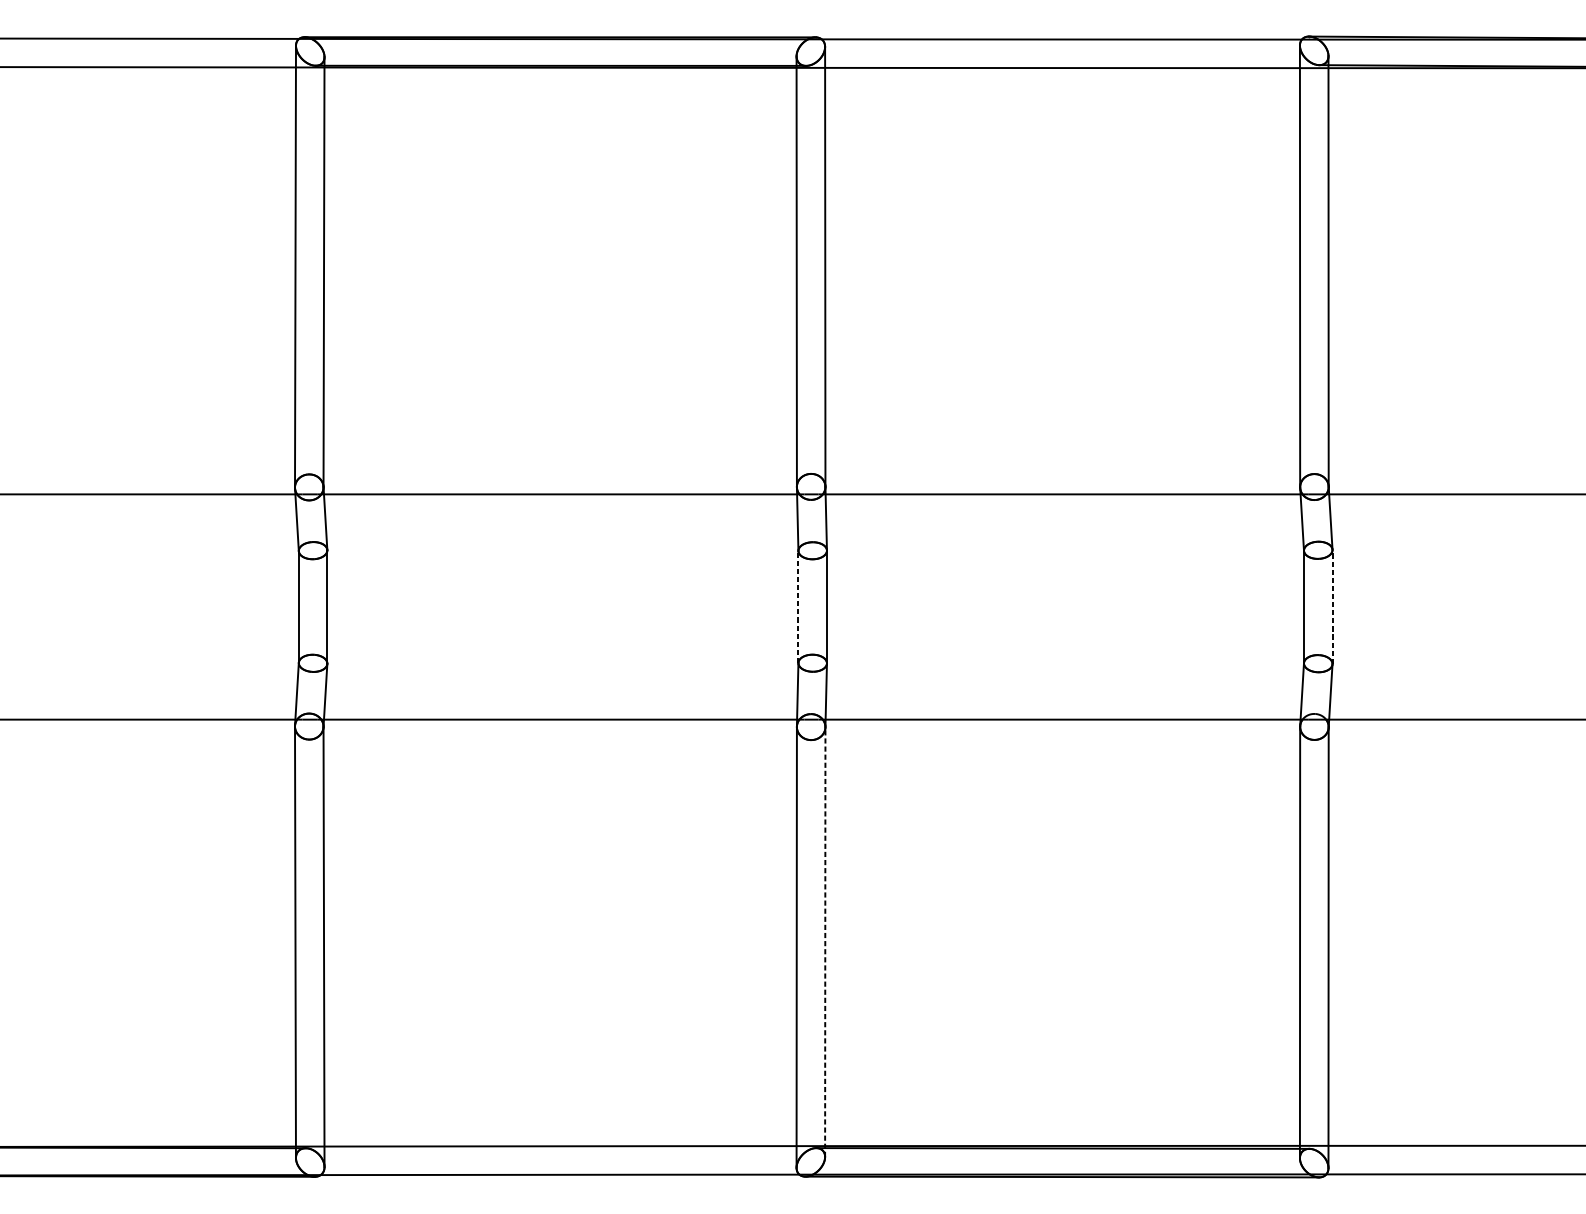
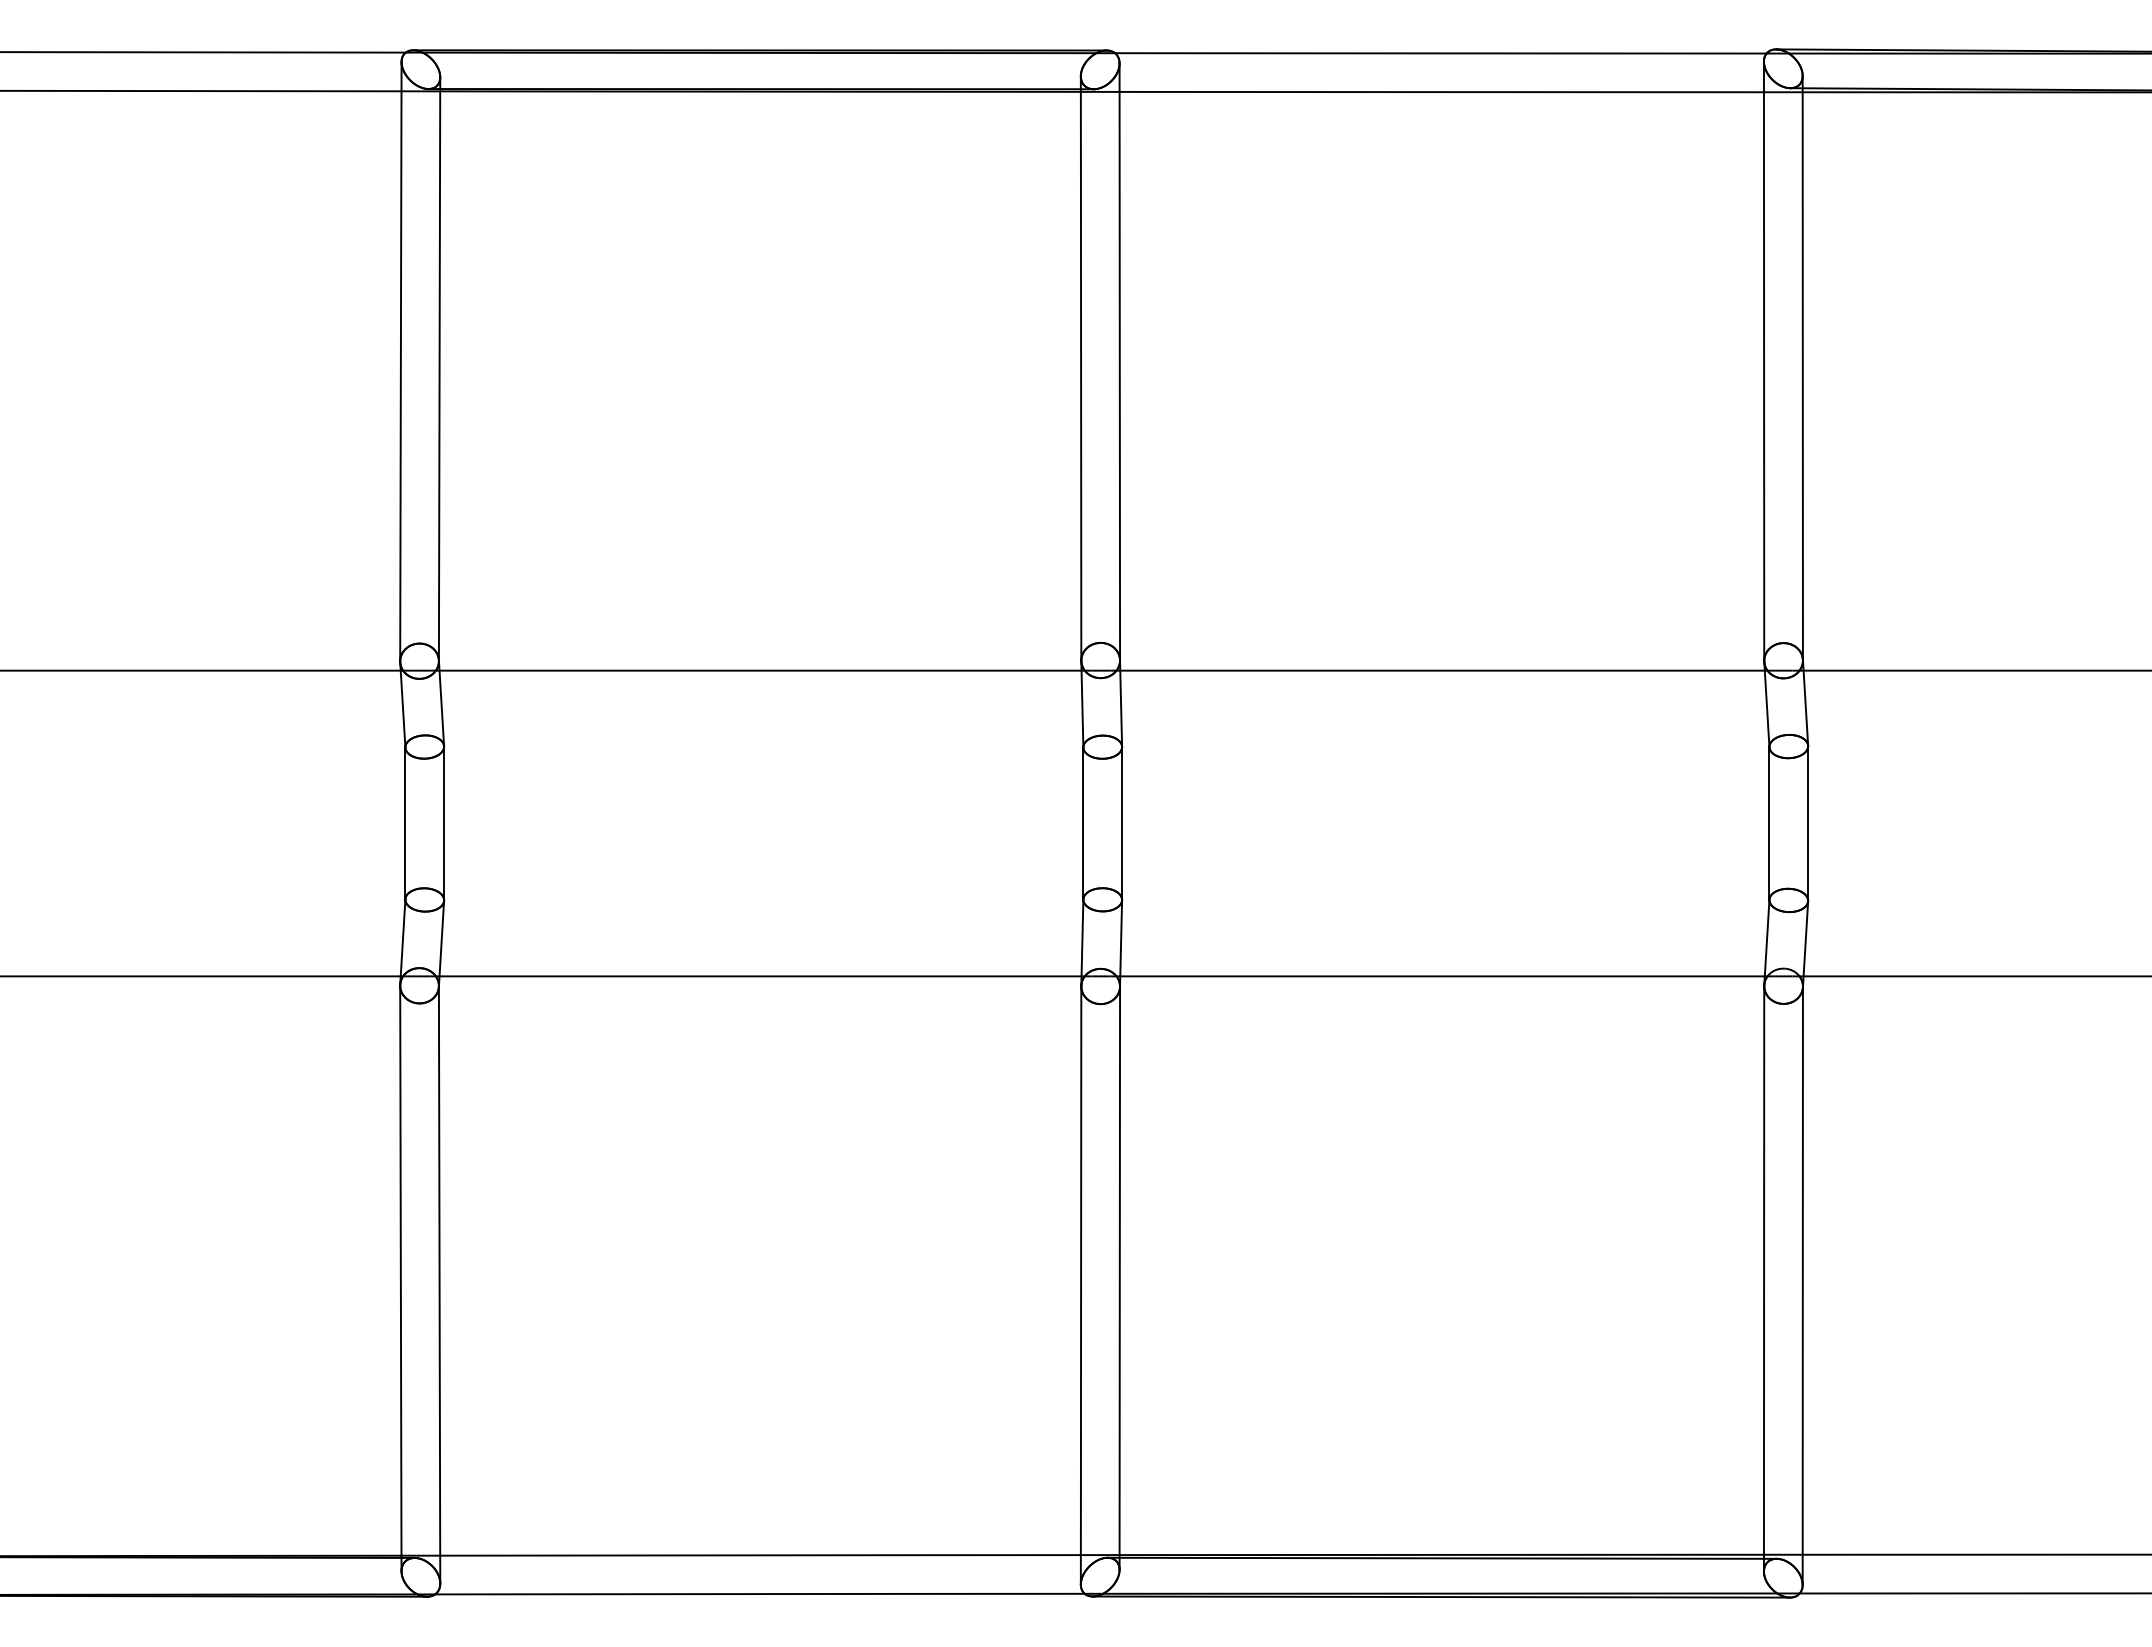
line: (798, 607) -> (1083, 823), dashed -> solid
line: (1332, 607) -> (1808, 823), dashed -> solid
line: (825, 942) -> (1119, 1278), dashed -> solid

